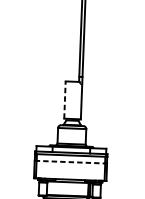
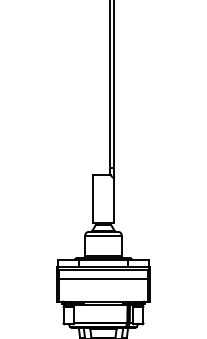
line: (64, 99) -> (92, 198), dashed -> solid
line: (70, 162) -> (103, 279), dashed -> solid

